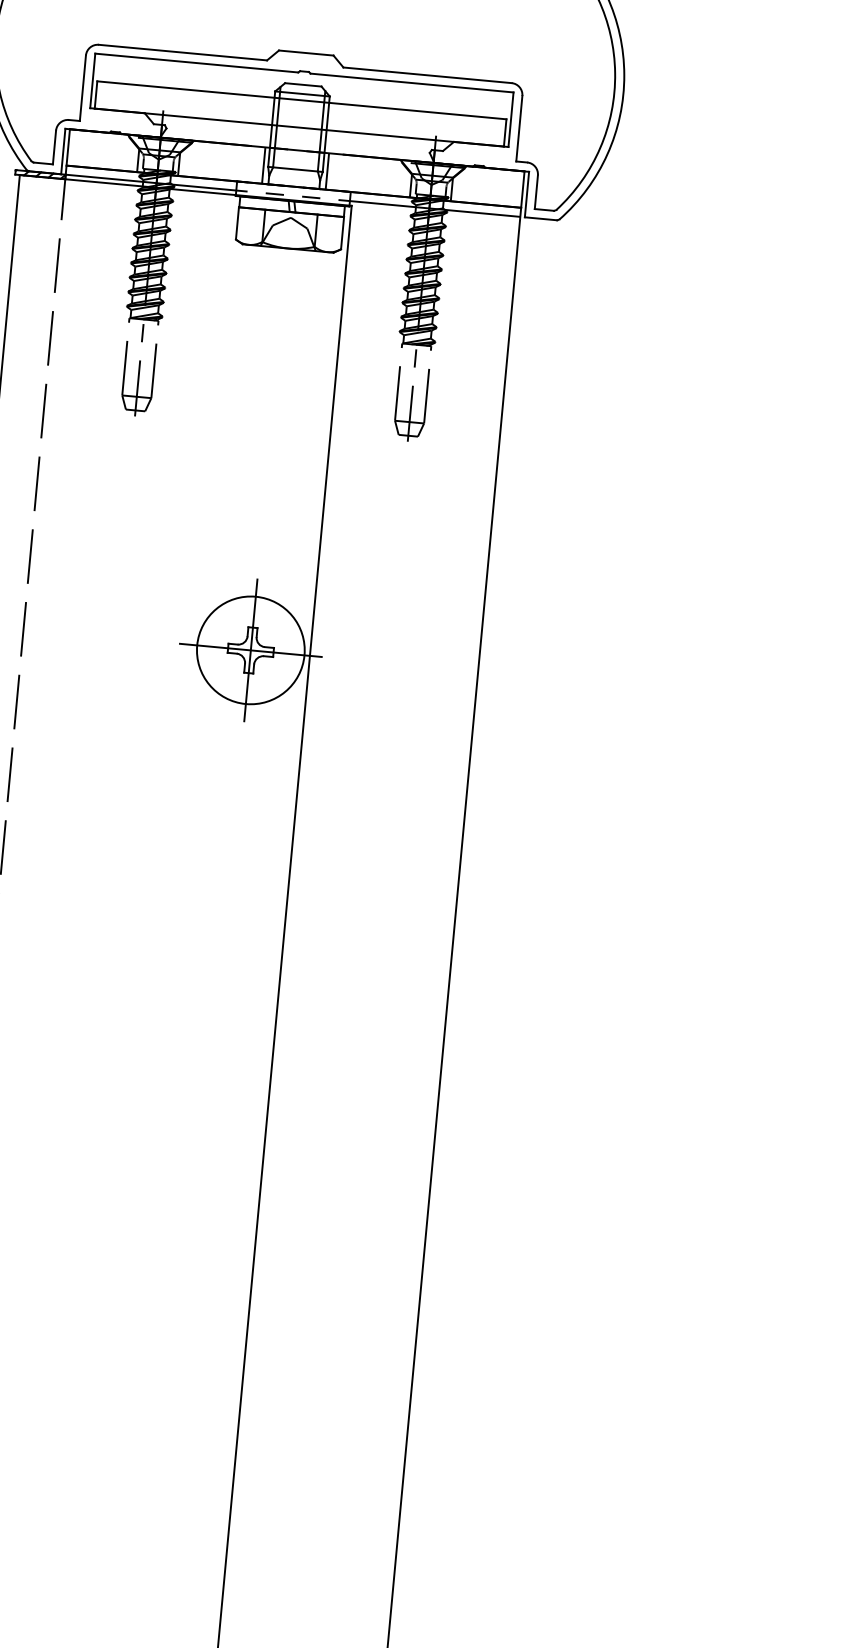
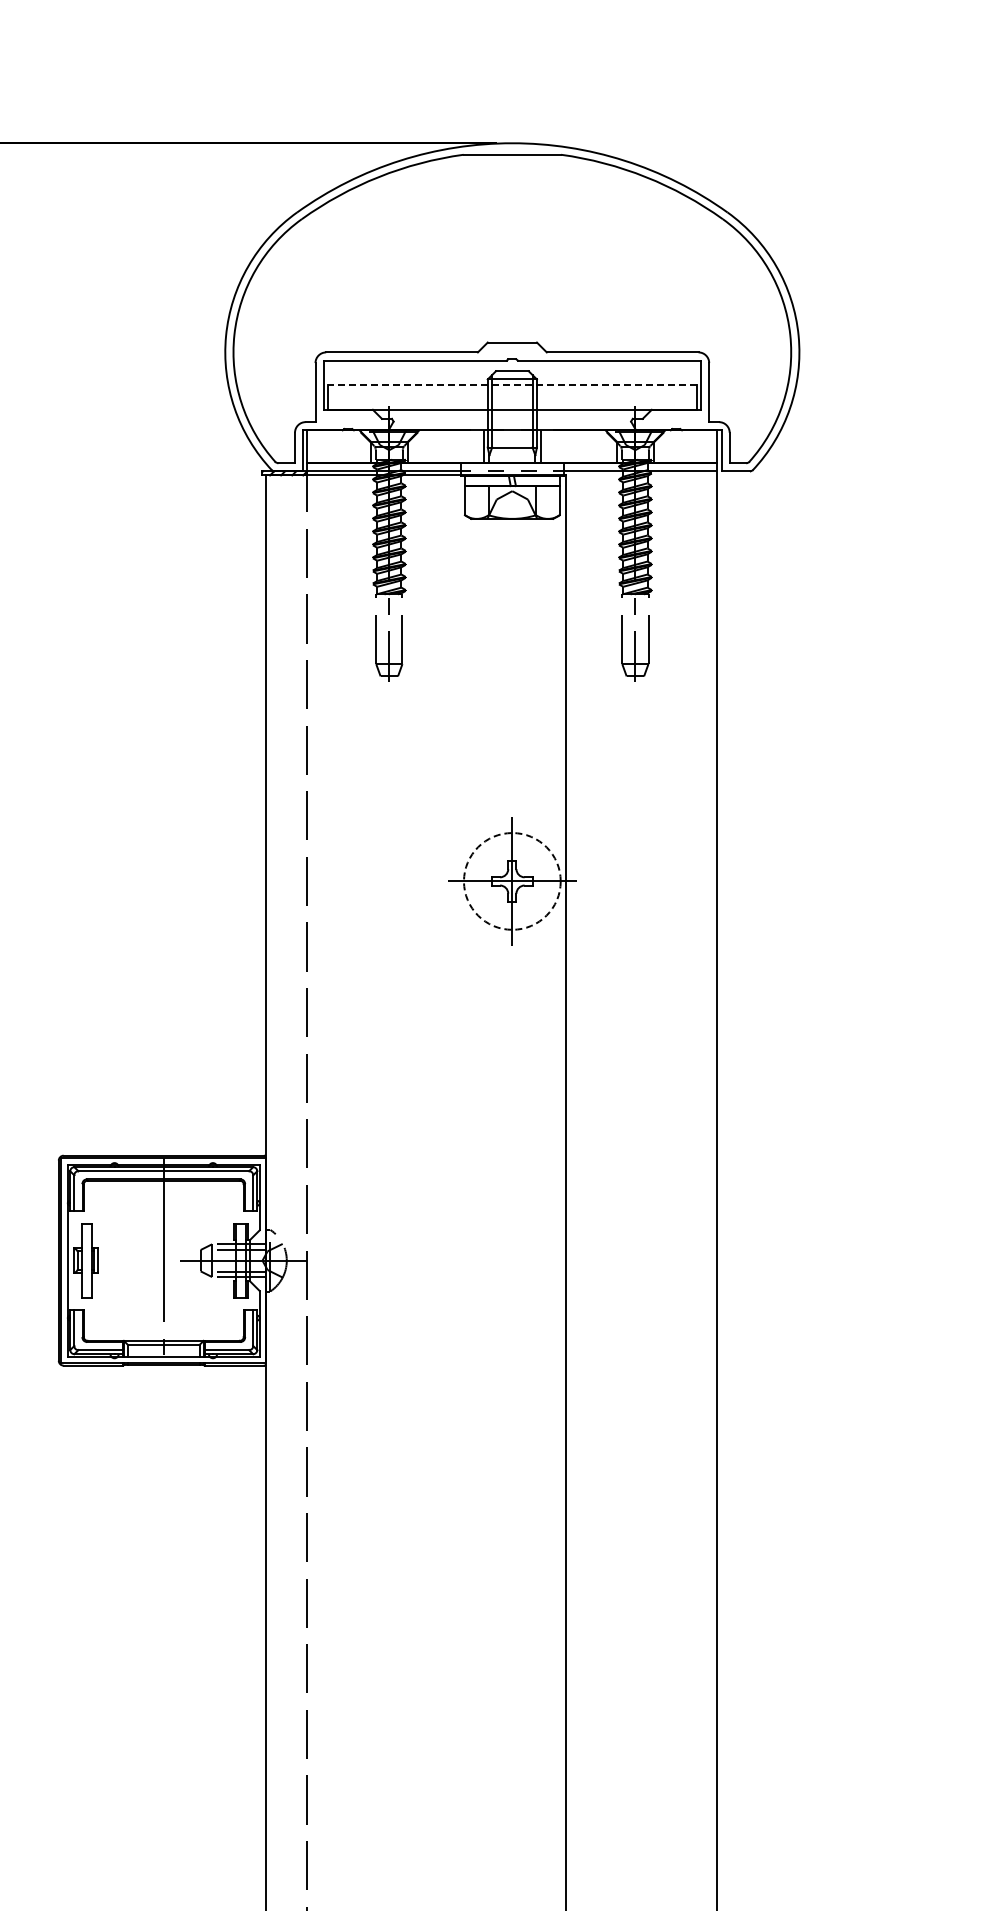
line: (302, 100) -> (512, 385), solid -> dashed
circle: (249, 650) -> (511, 881), solid -> dashed

